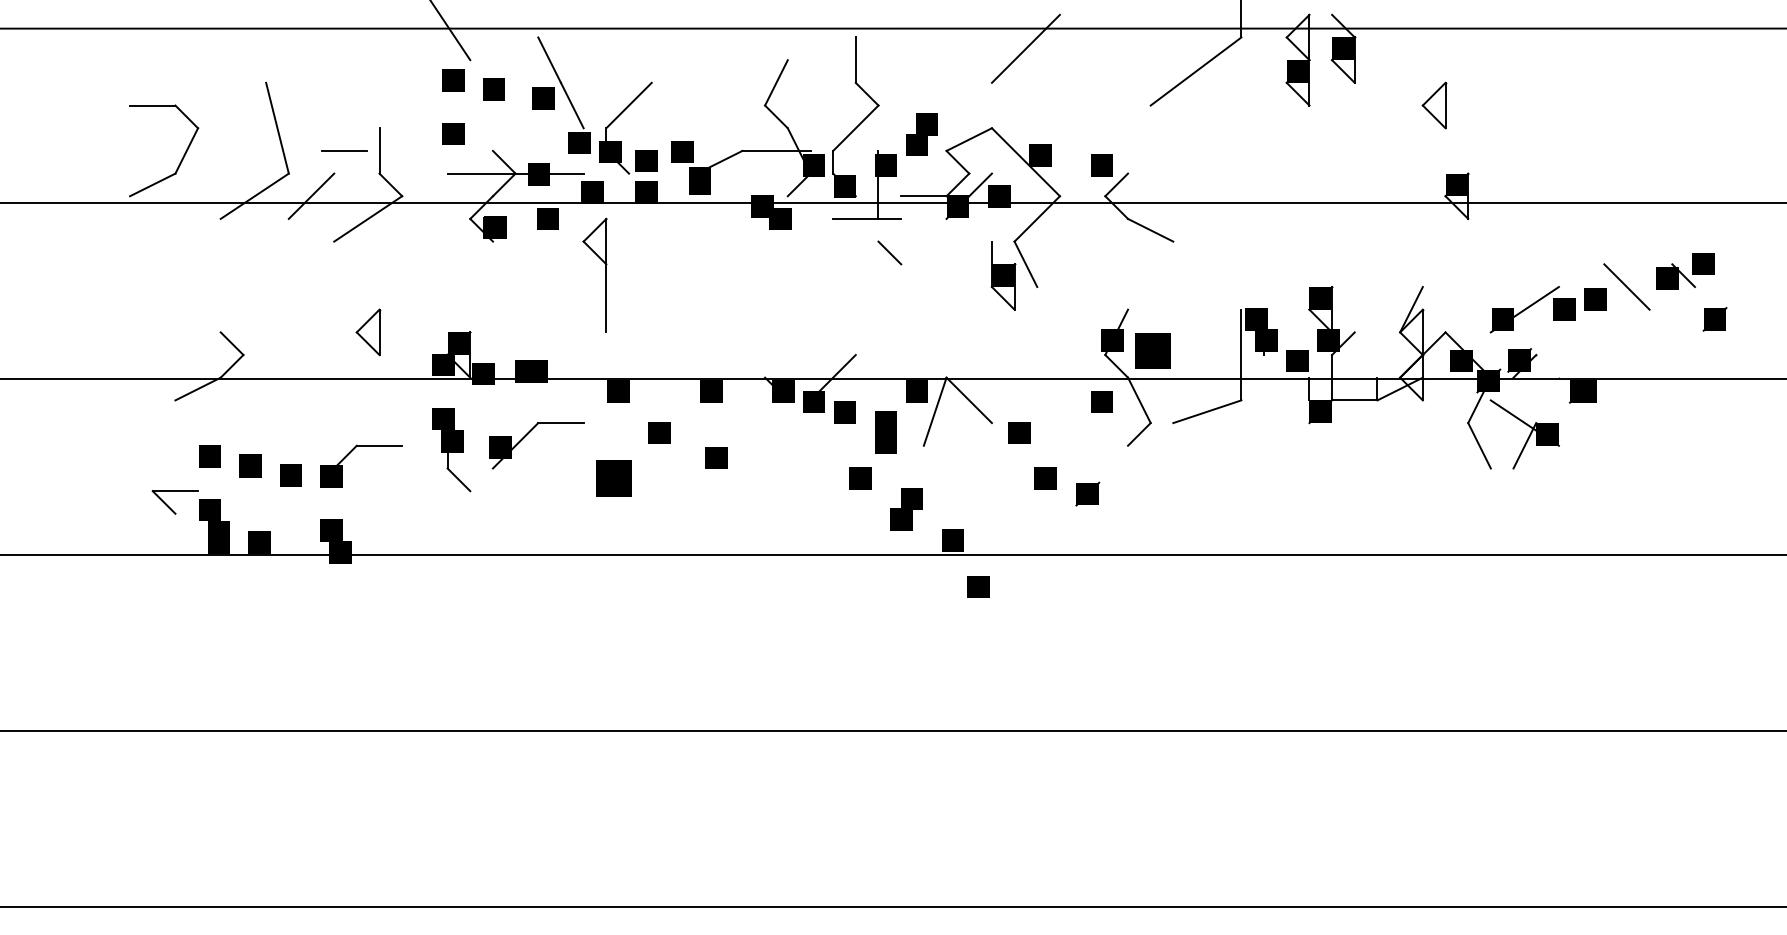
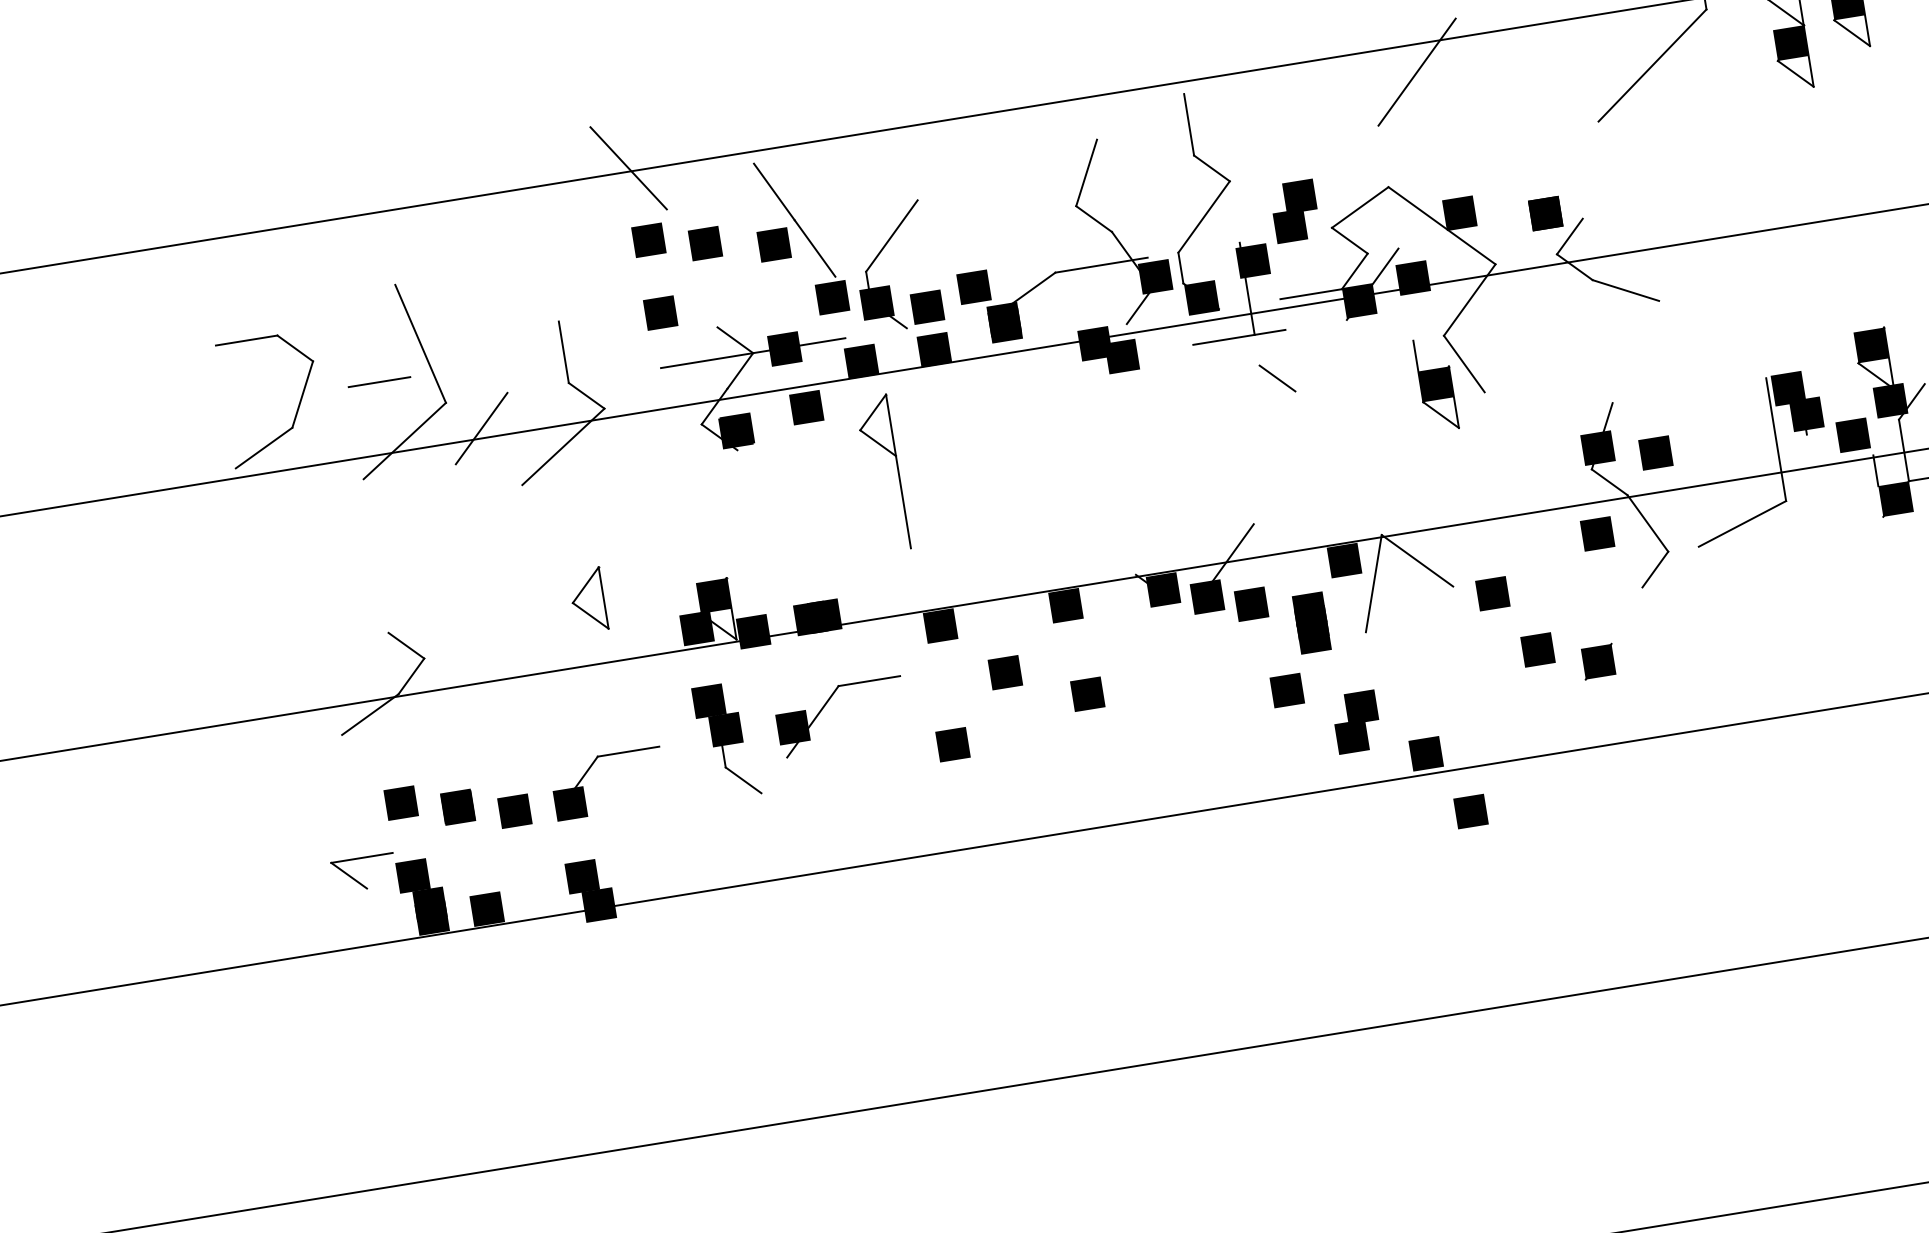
line: (344, 150) -> (379, 381), moved
part: (1153, 350) -> (1656, 452), size x0.62
part: (613, 478) -> (952, 744), size x0.62

